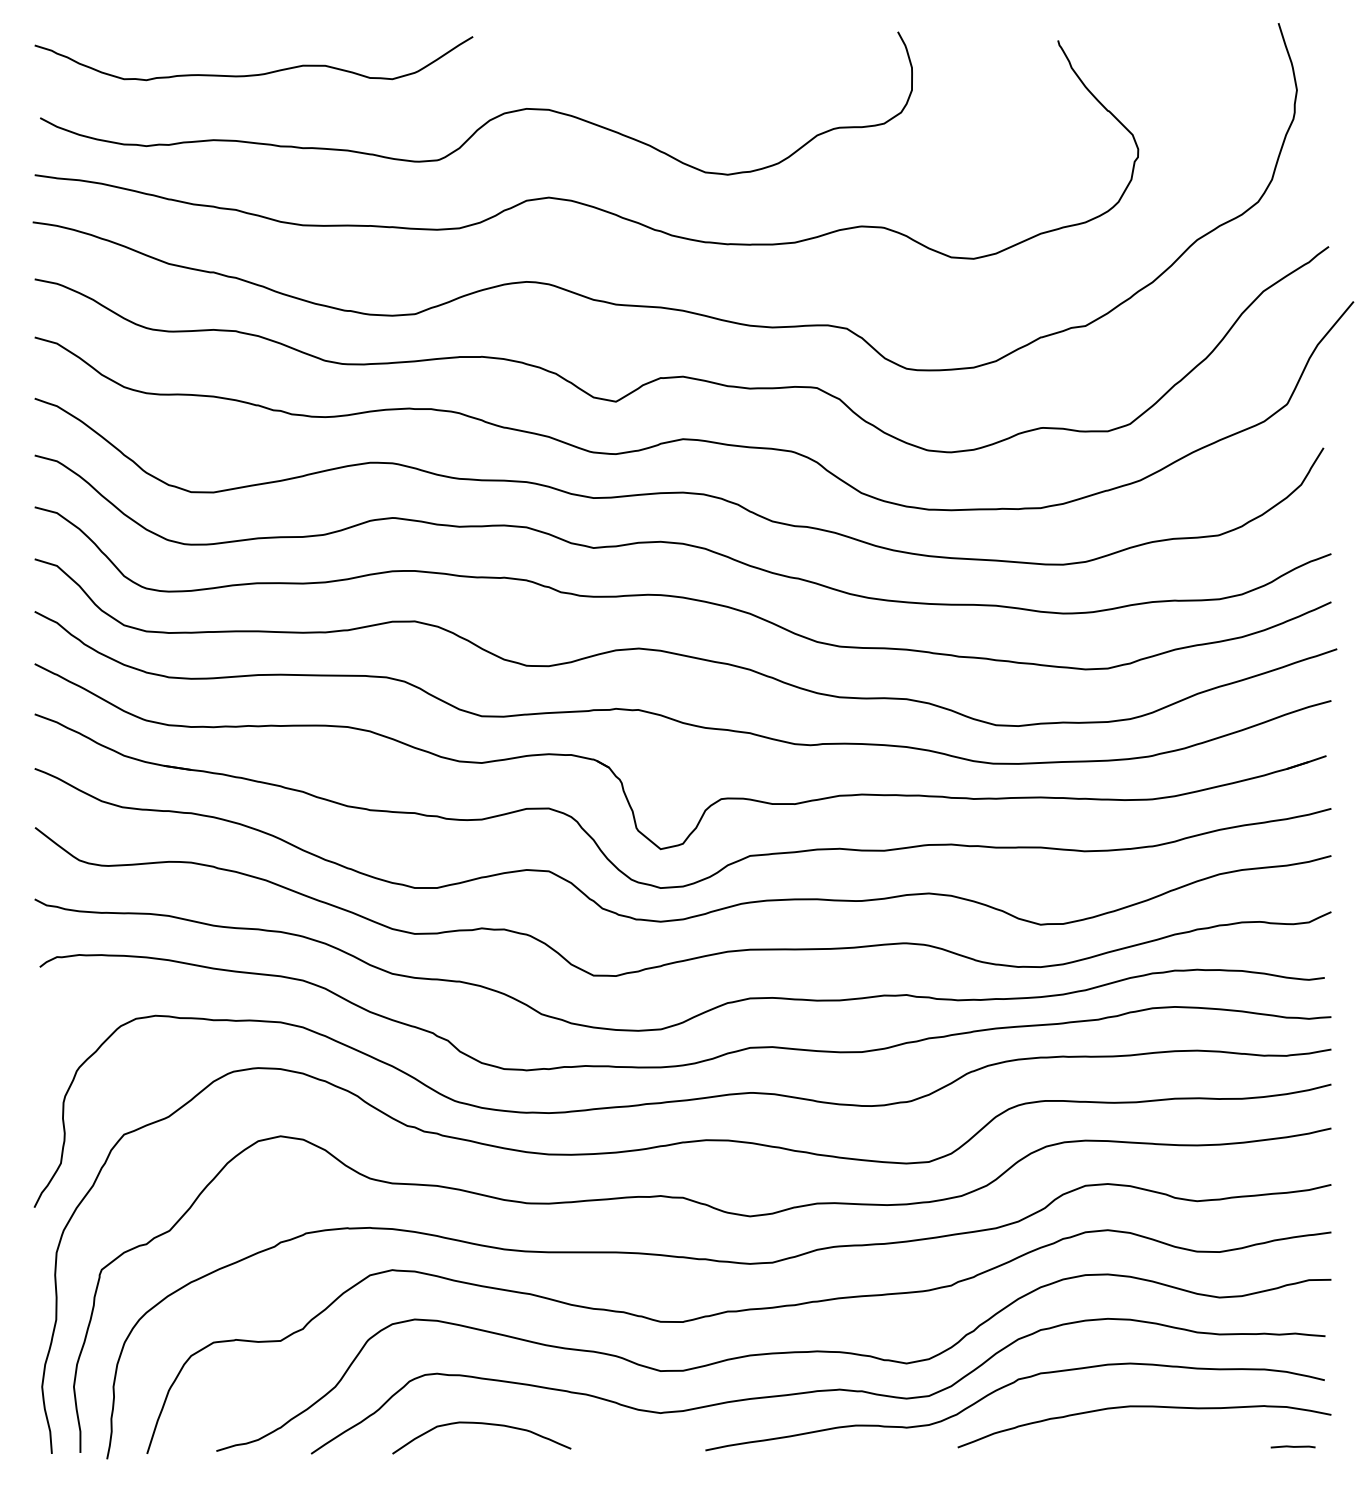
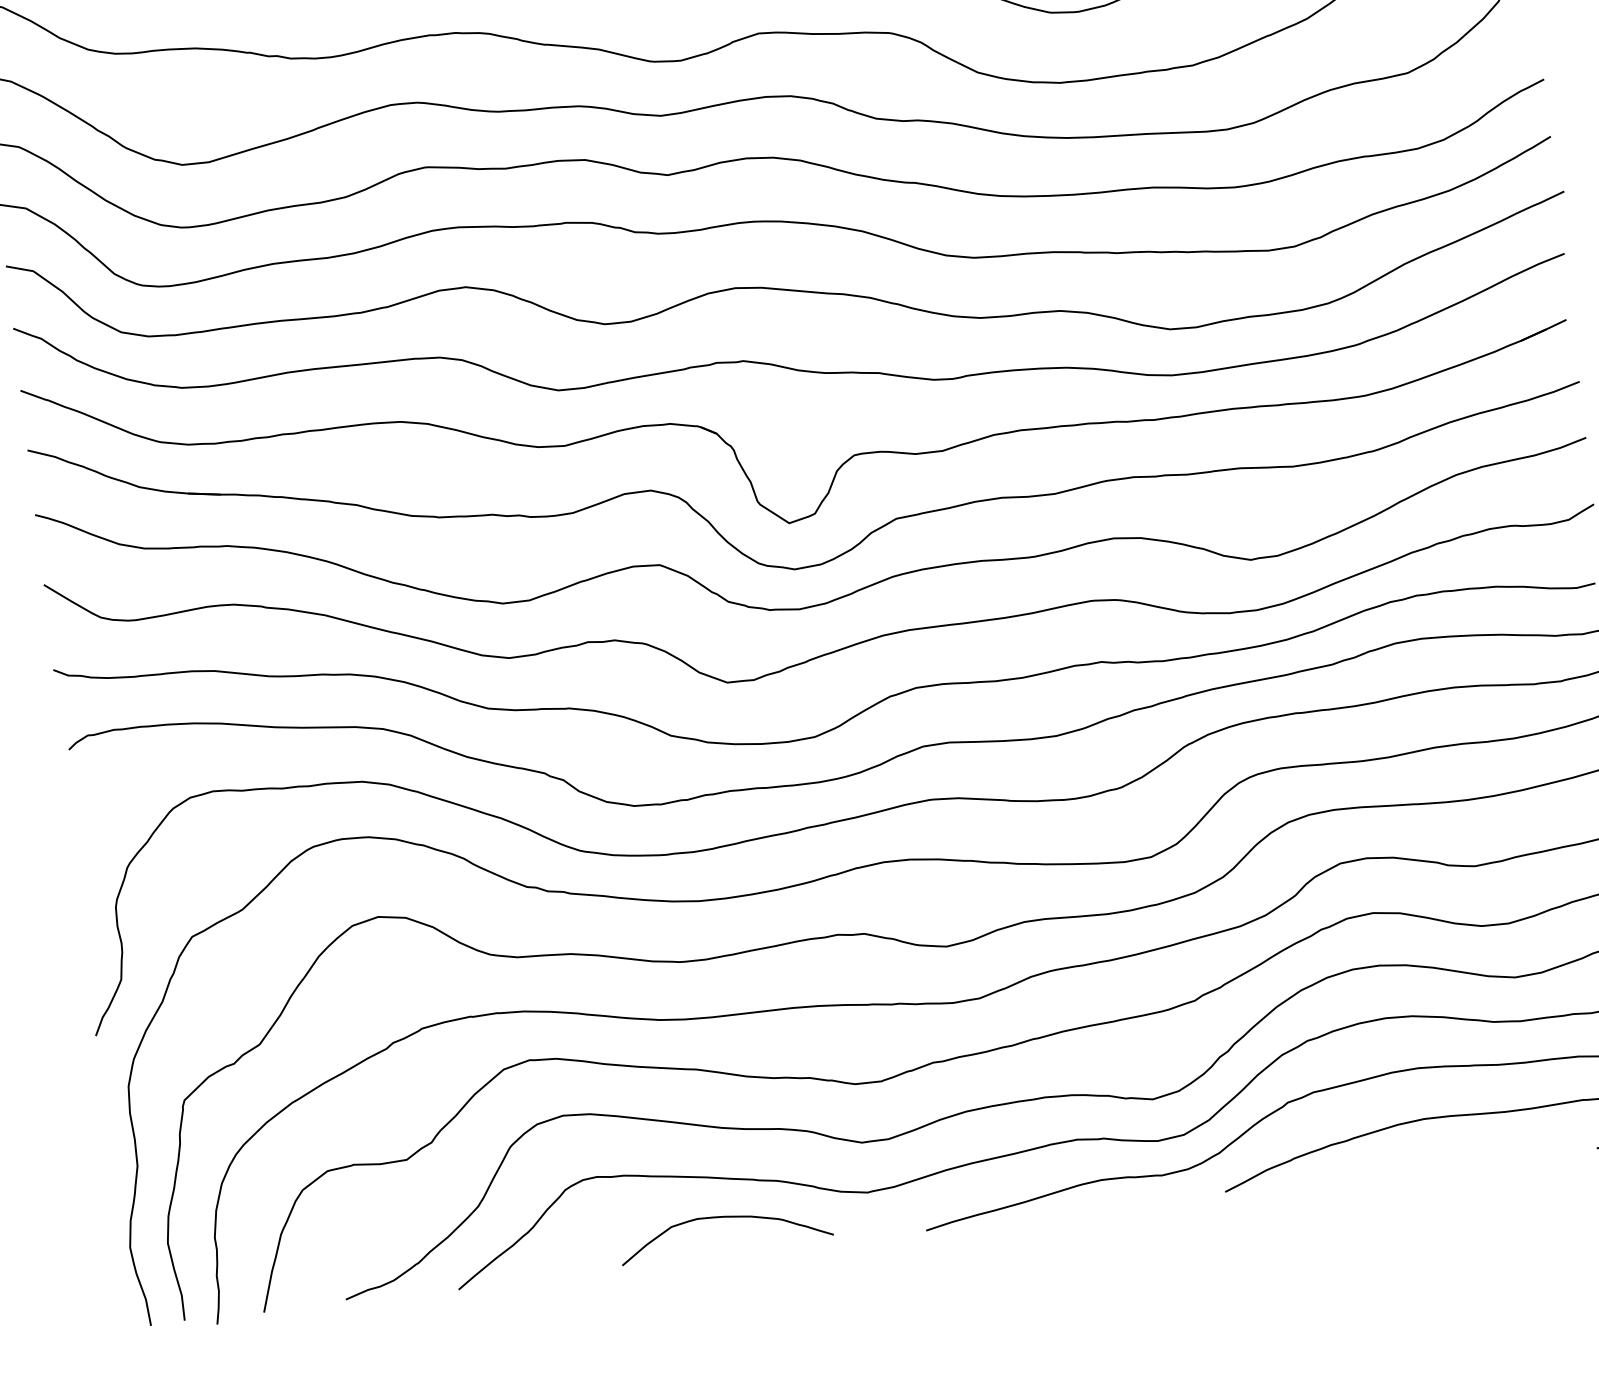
curve: (481, 1424) -> (723, 1218), moved

